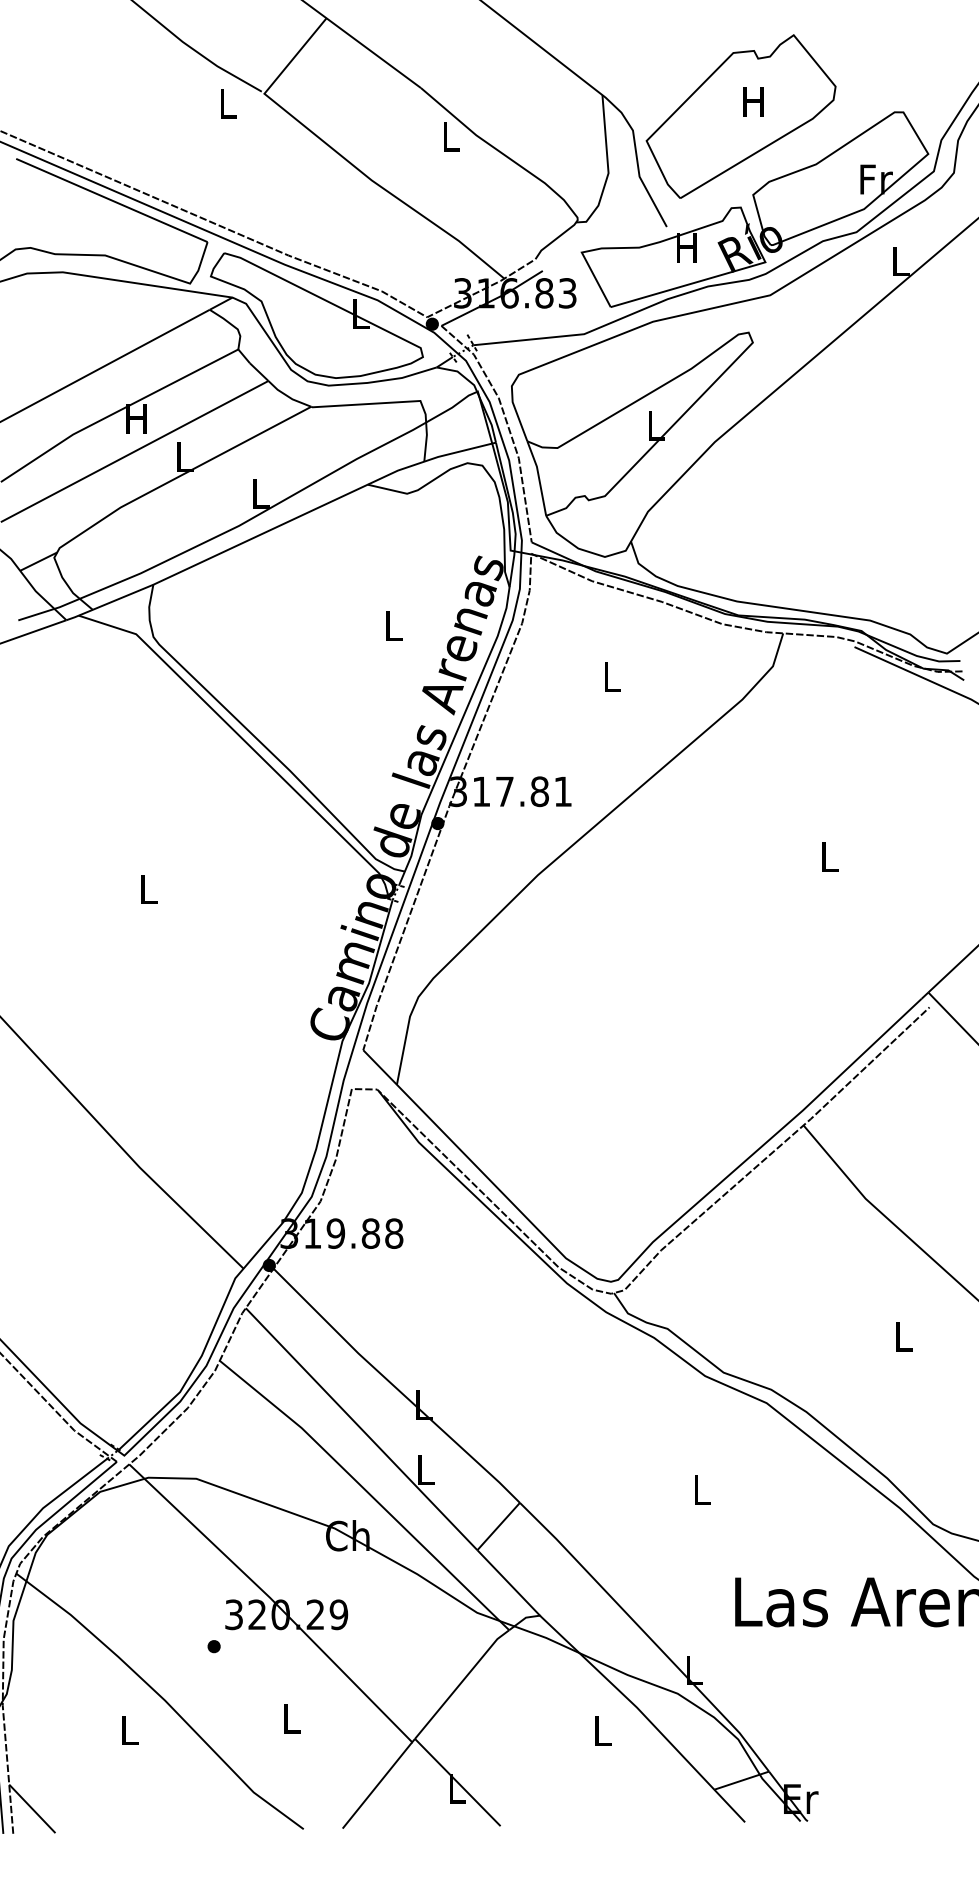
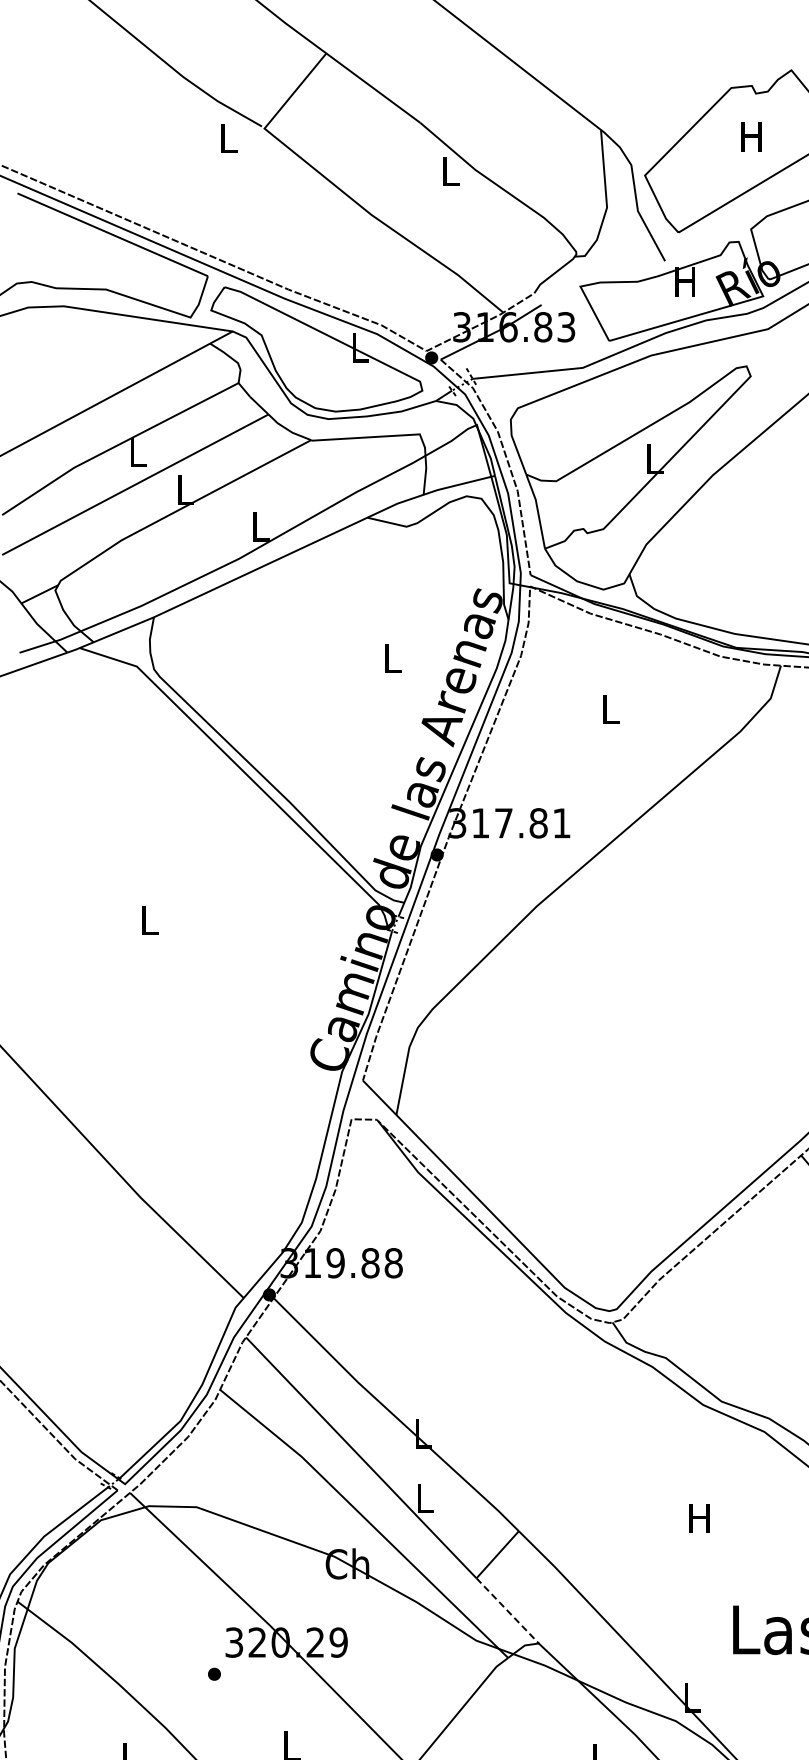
text: (136, 418) -> (137, 451), H -> L
text: (700, 1489) -> (698, 1517), L -> H
line: (509, 1583) -> (508, 1611), solid -> dashed

